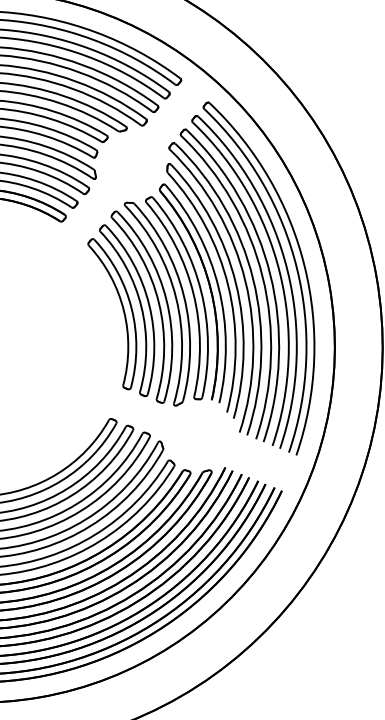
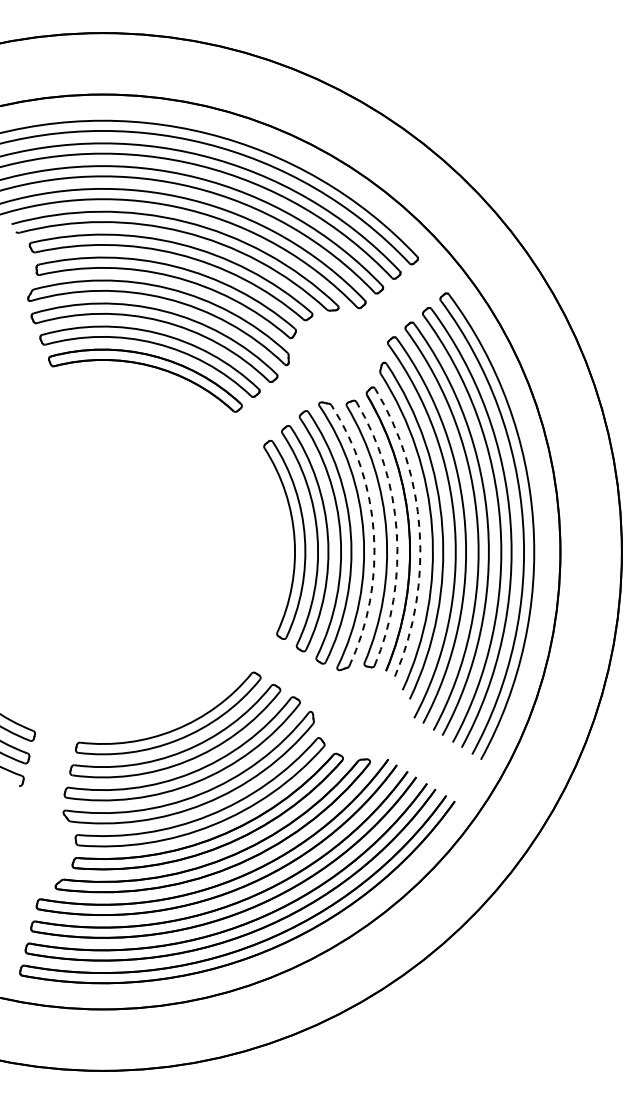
arc: (218, 287) -> (419, 530), solid -> dashed
arc: (201, 291) -> (396, 531), solid -> dashed
arc: (183, 296) -> (373, 533), solid -> dashed

